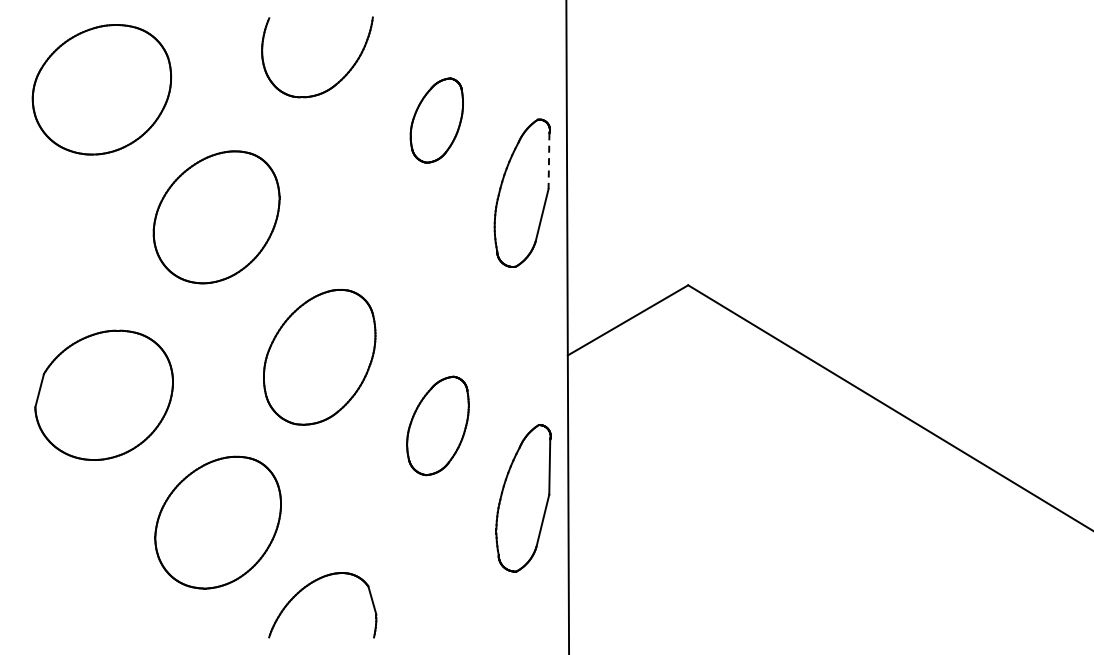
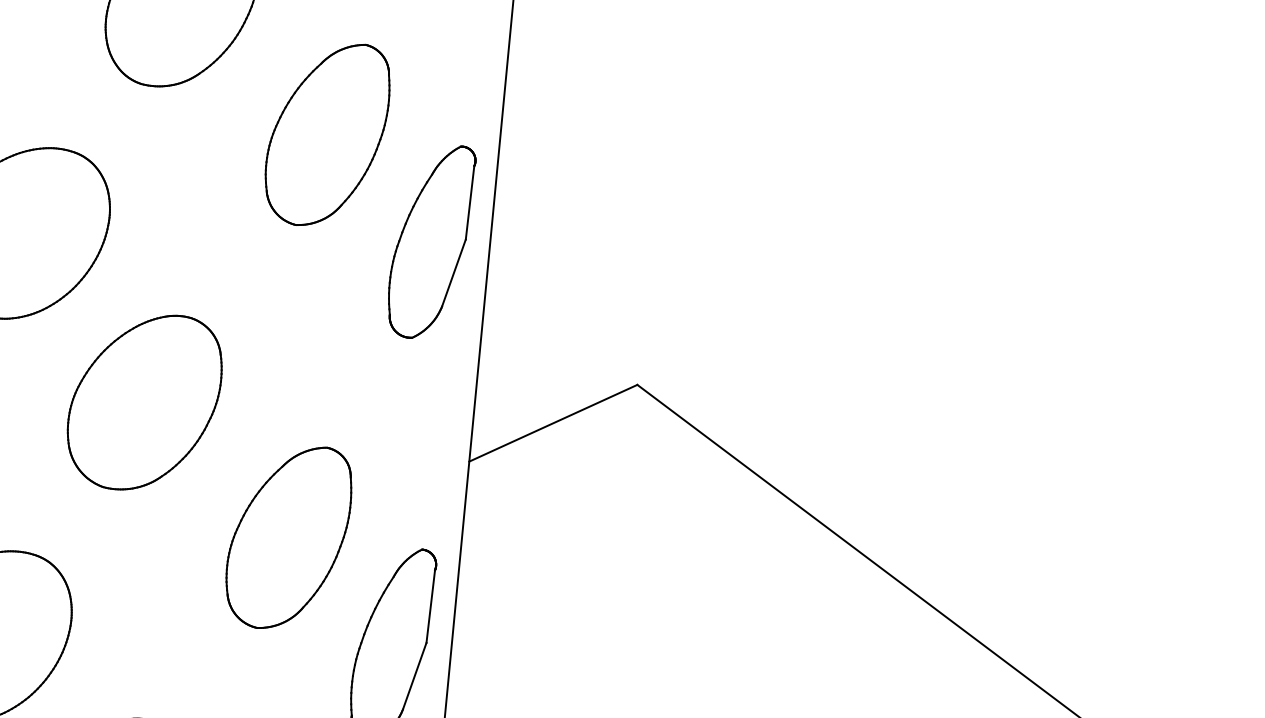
part: (436, 120) -> (326, 134), size x1.67
line: (549, 161) -> (470, 203), dashed -> solid
part: (319, 357) -> (144, 402), moved
part: (437, 425) -> (288, 536), size x1.43

